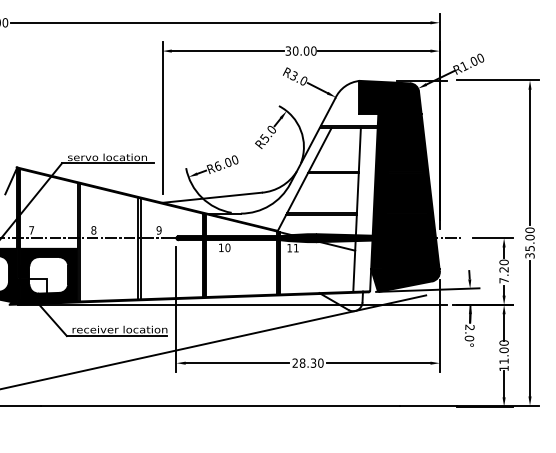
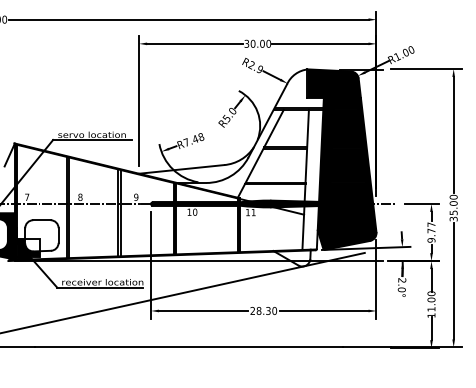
text: (297, 78) -> (254, 67), R3.0 -> R2.9
text: (226, 162) -> (193, 139), R6.00 -> R7.48
text: (503, 271) -> (430, 232), 7.20 -> 9.77
fill: (48, 274) -> (41, 235), removed

